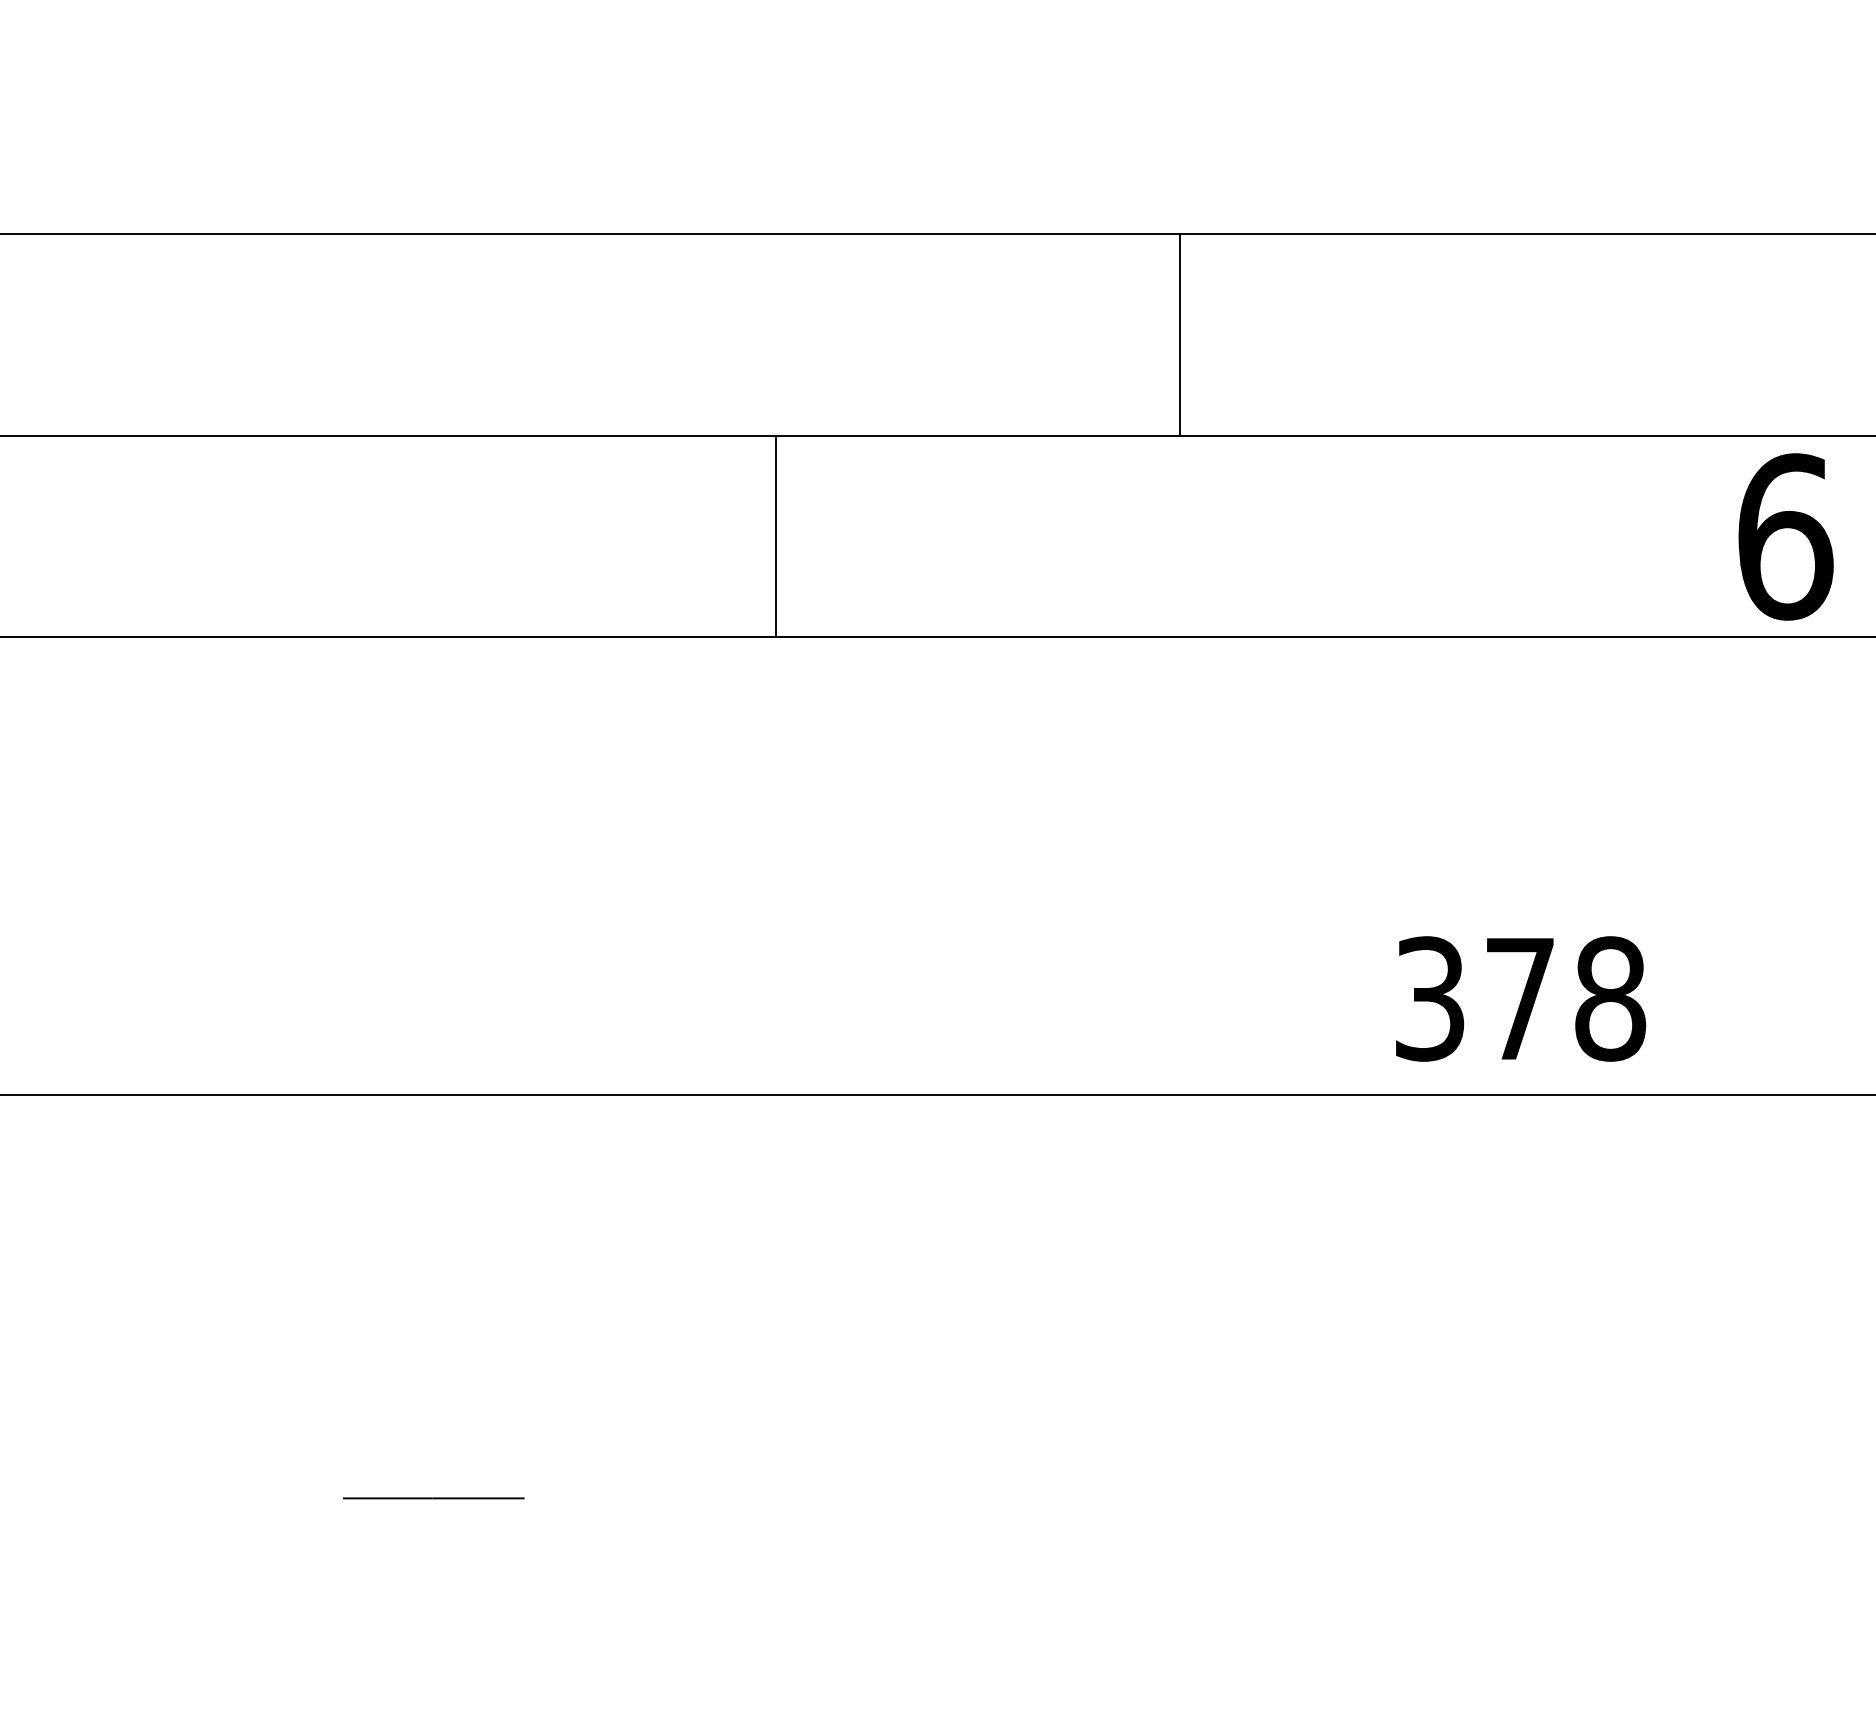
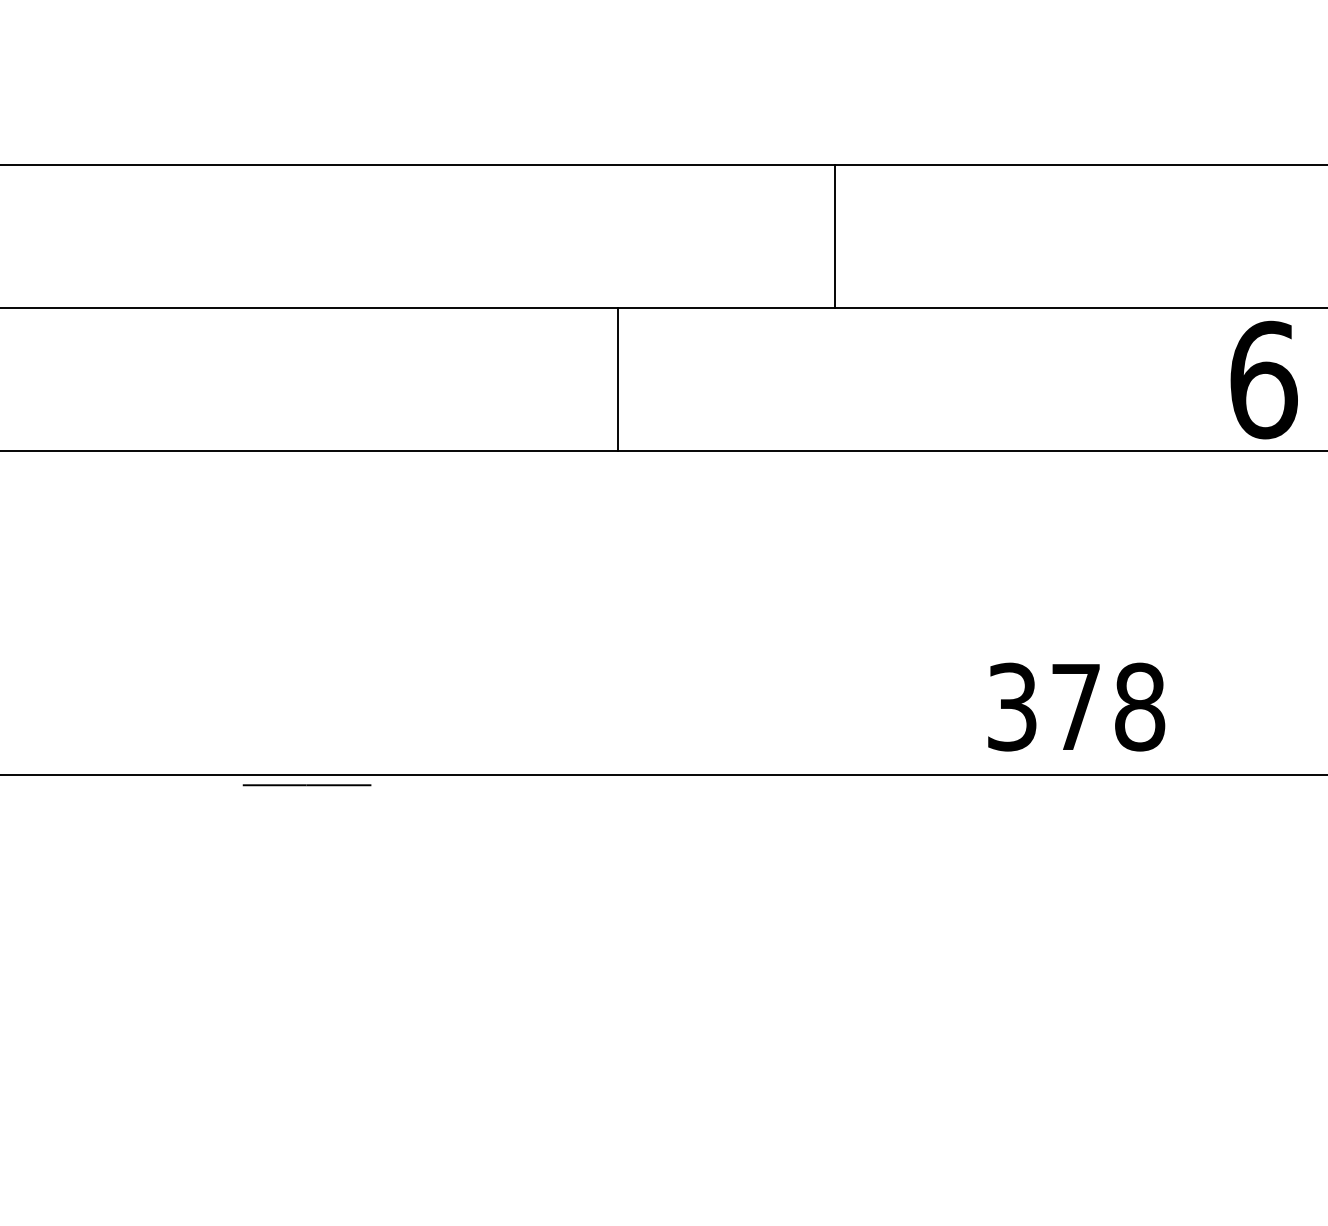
line: (776, 536) -> (617, 379), moved
line: (433, 1498) -> (306, 785), moved

